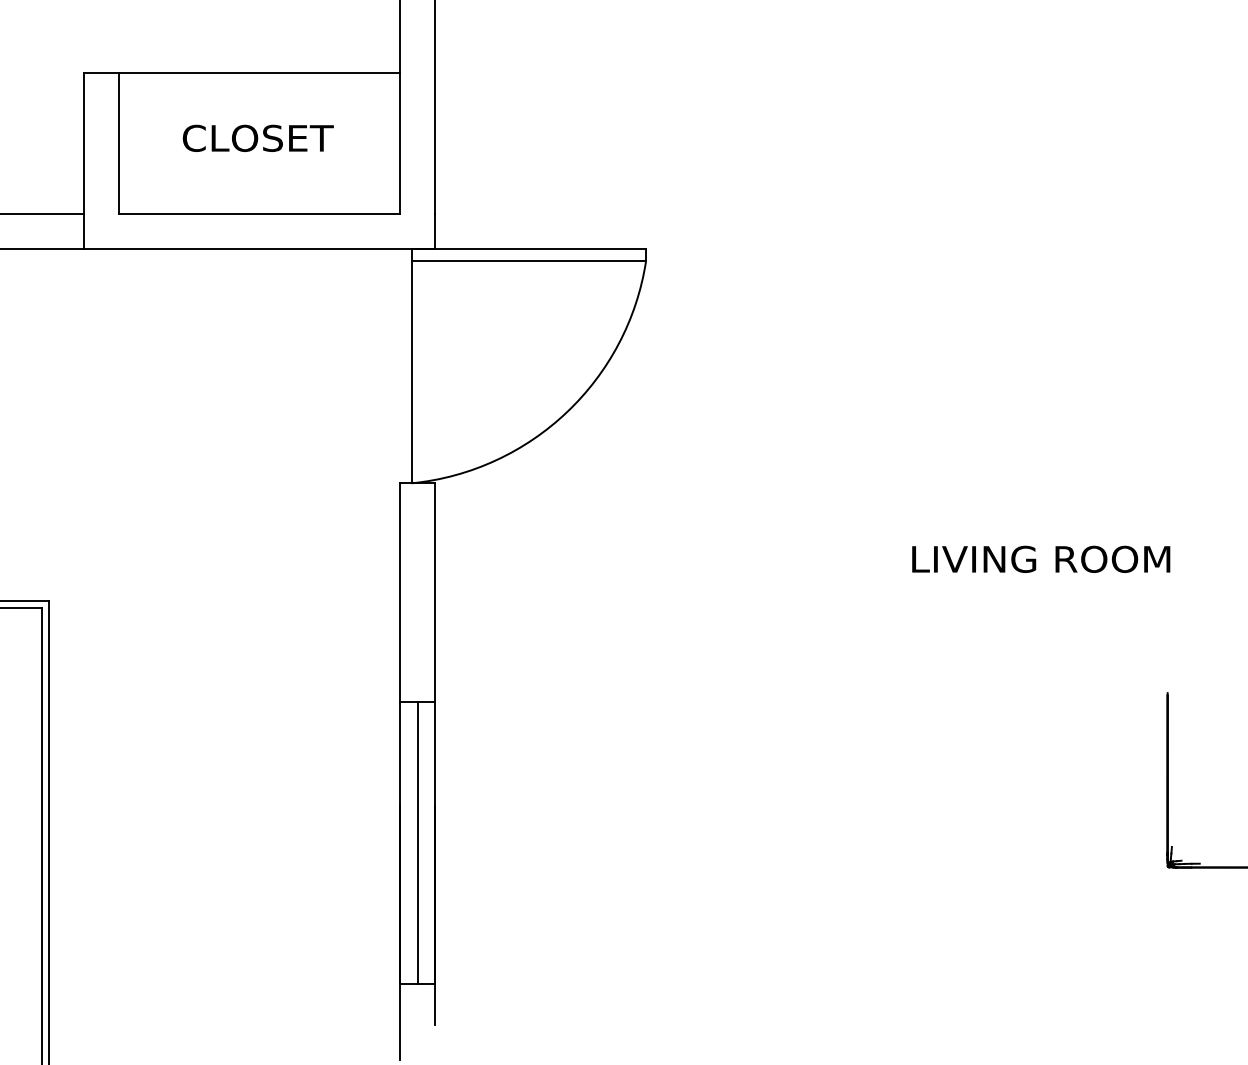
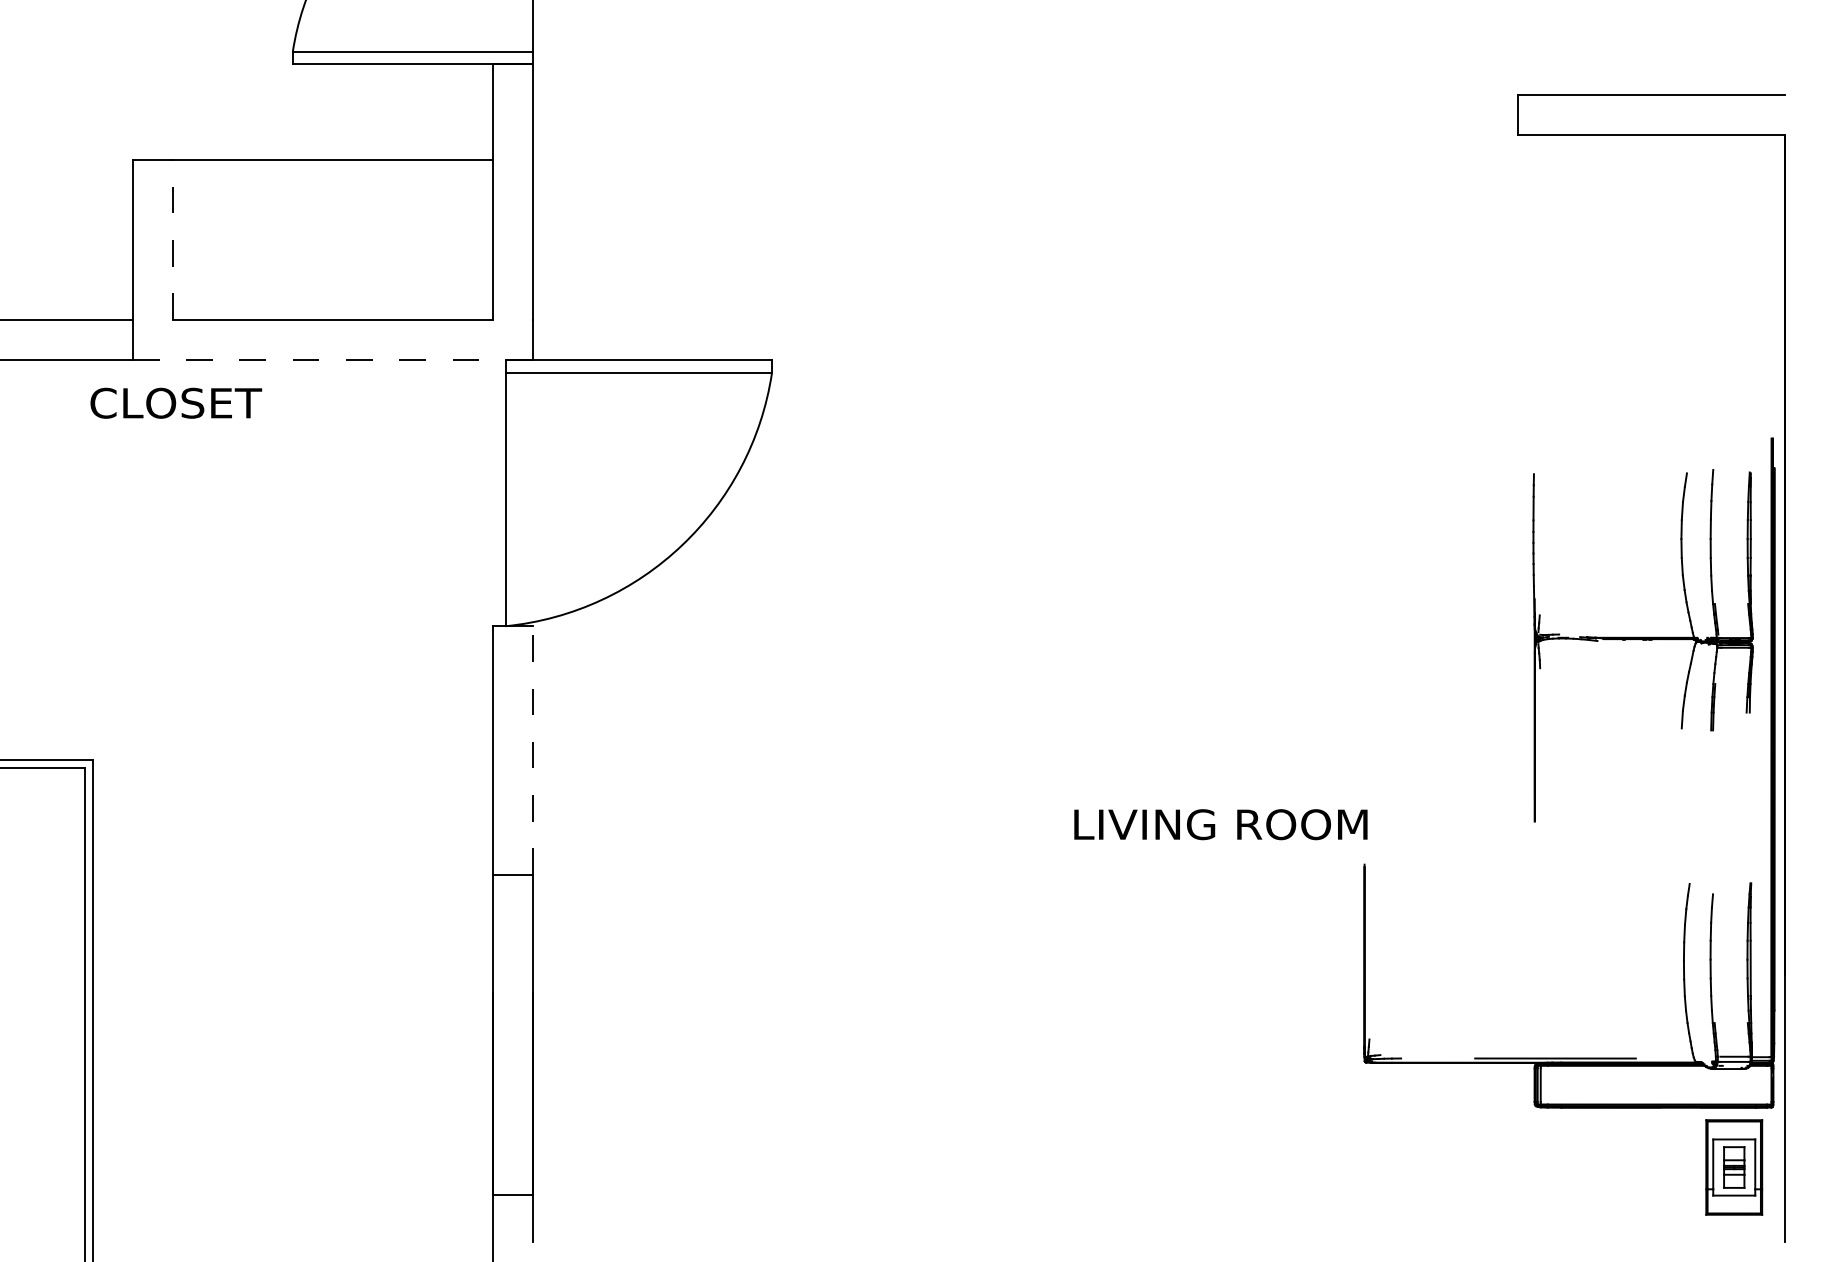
text: (258, 137) -> (176, 402), moved
line: (118, 142) -> (172, 239), solid -> dashed
line: (259, 248) -> (332, 359), solid -> dashed
text: (1040, 559) -> (1220, 824), moved
line: (435, 592) -> (532, 750), solid -> dashed
line: (417, 842) -> (512, 1034), removed

